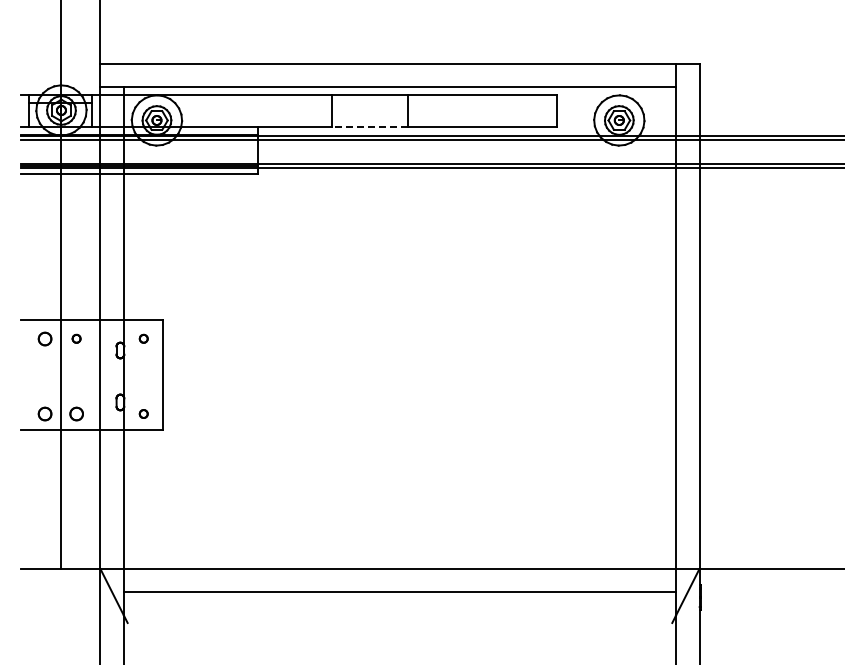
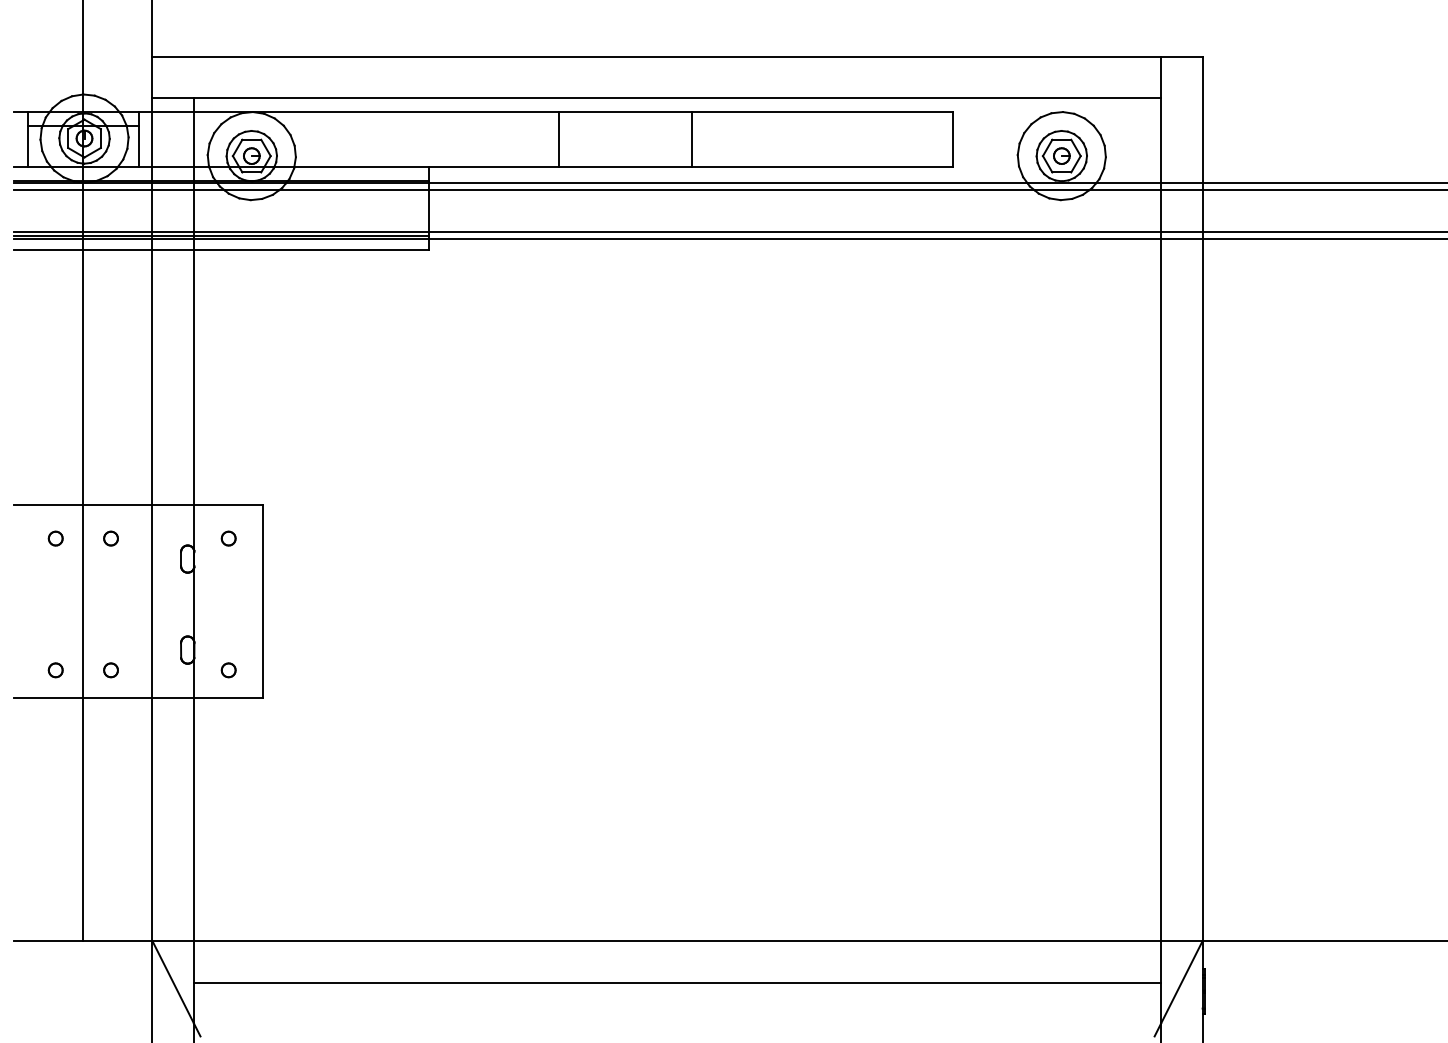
line: (369, 126) -> (624, 166), dashed -> solid
part: (44, 338) -> (54, 538), size x0.62
part: (44, 413) -> (54, 669), size x0.62
part: (76, 413) -> (110, 669), size x0.62

